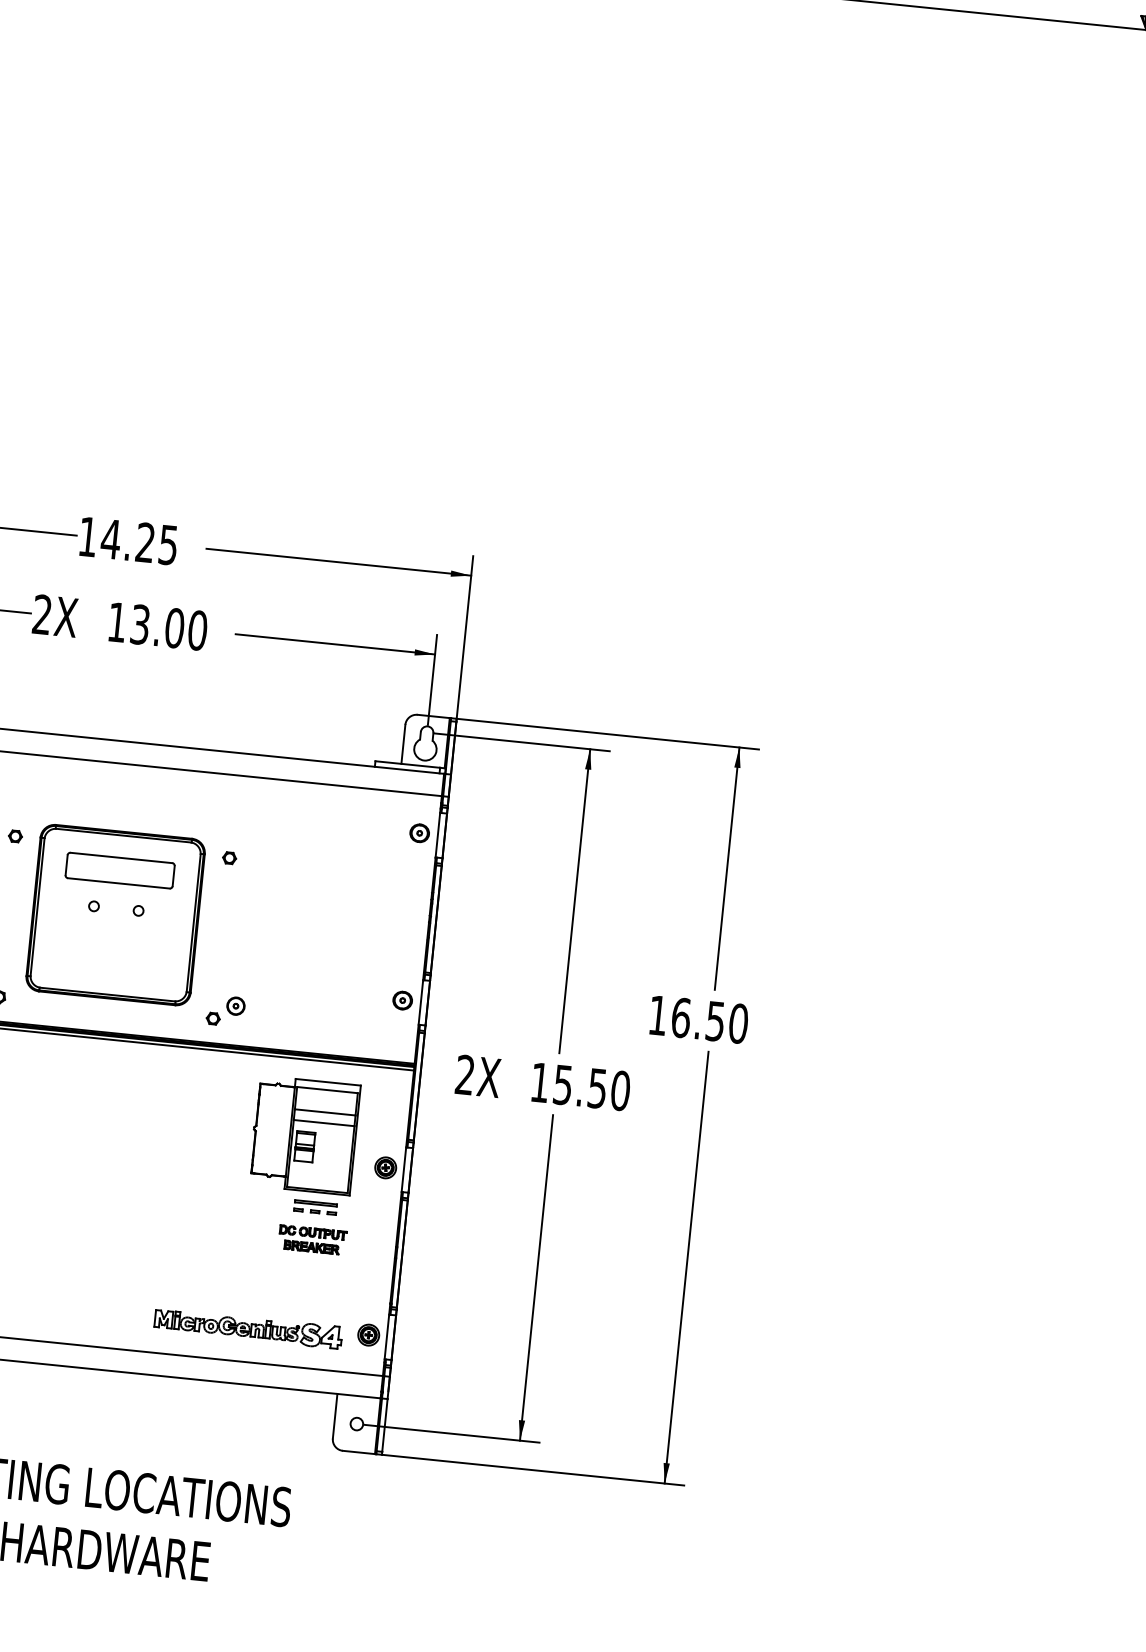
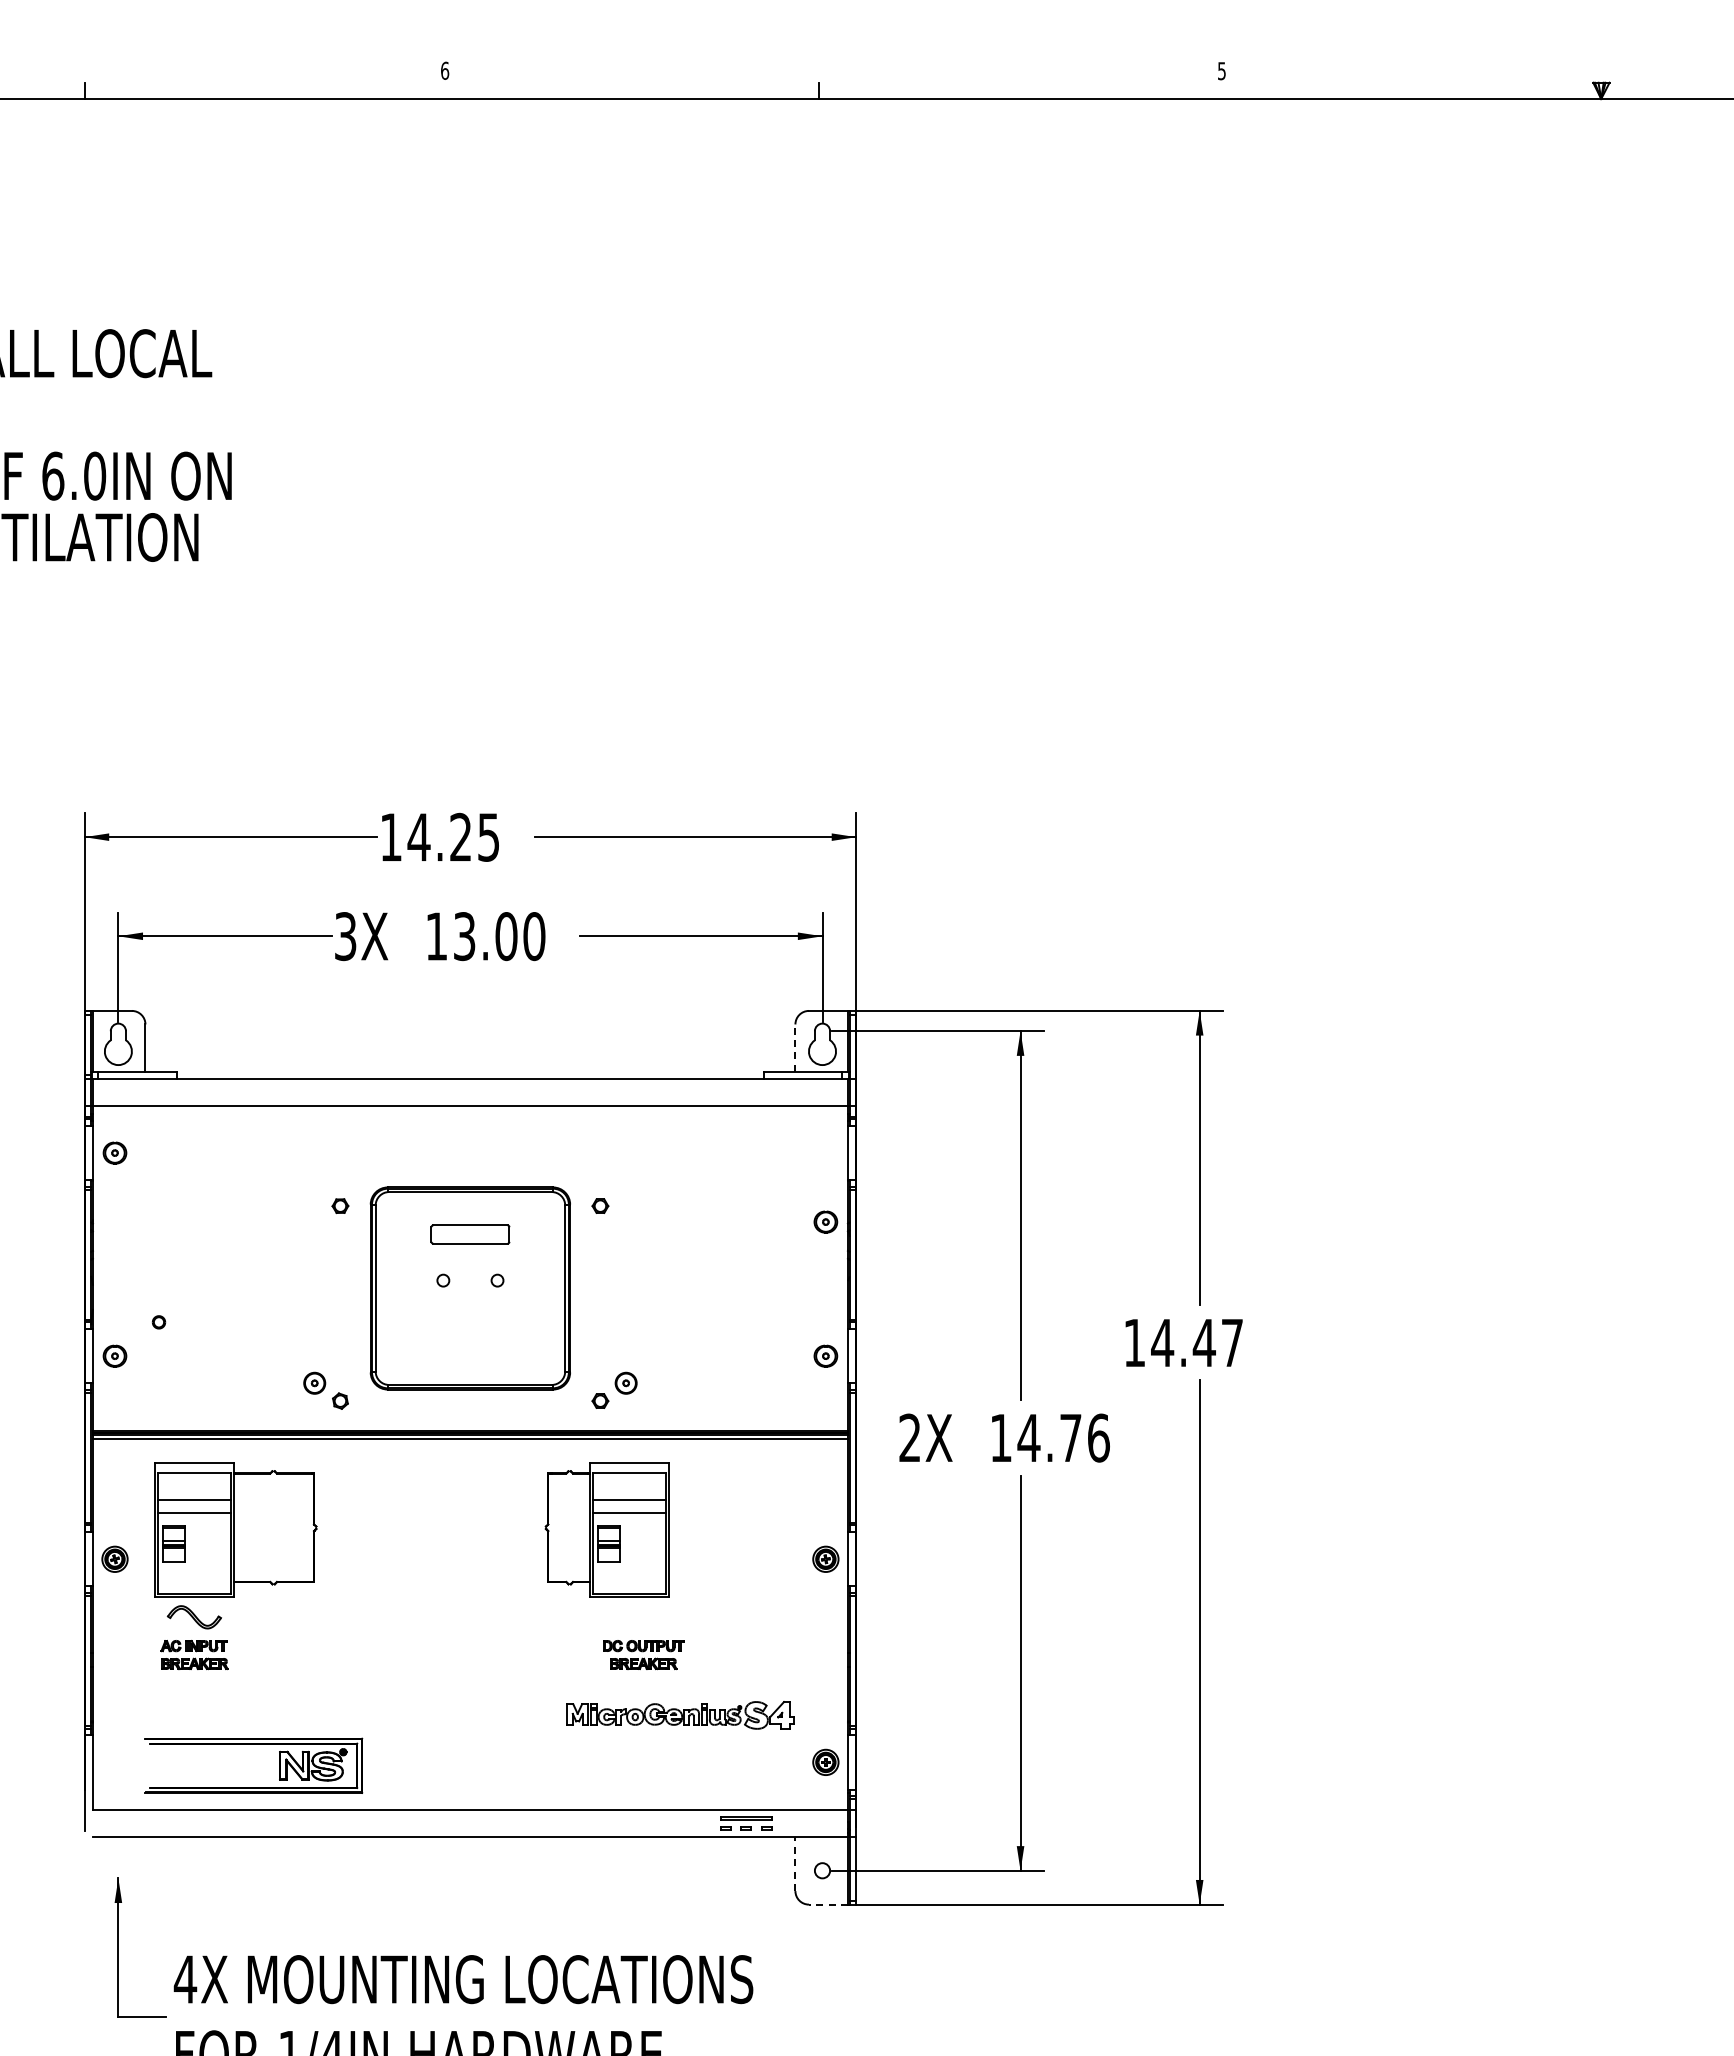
text: (42, 614) -> (345, 936), 2X -> 3X
line: (403, 744) -> (795, 1048), solid -> dashed
part: (419, 832) -> (825, 1221), moved
part: (120, 870) -> (470, 1234), size x0.6
text: (709, 1020) -> (1197, 1342), 16.50 -> 14.47
text: (591, 1087) -> (1063, 1437), 15.50 -> 14.76
part: (303, 1134) -> (606, 1529), moved
part: (315, 1207) -> (746, 1823), moved
part: (312, 1240) -> (643, 1655), moved
part: (248, 1328) -> (680, 1715), moved
line: (335, 1415) -> (795, 1863), solid -> dashed
line: (358, 1452) -> (827, 1904), solid -> dashed

